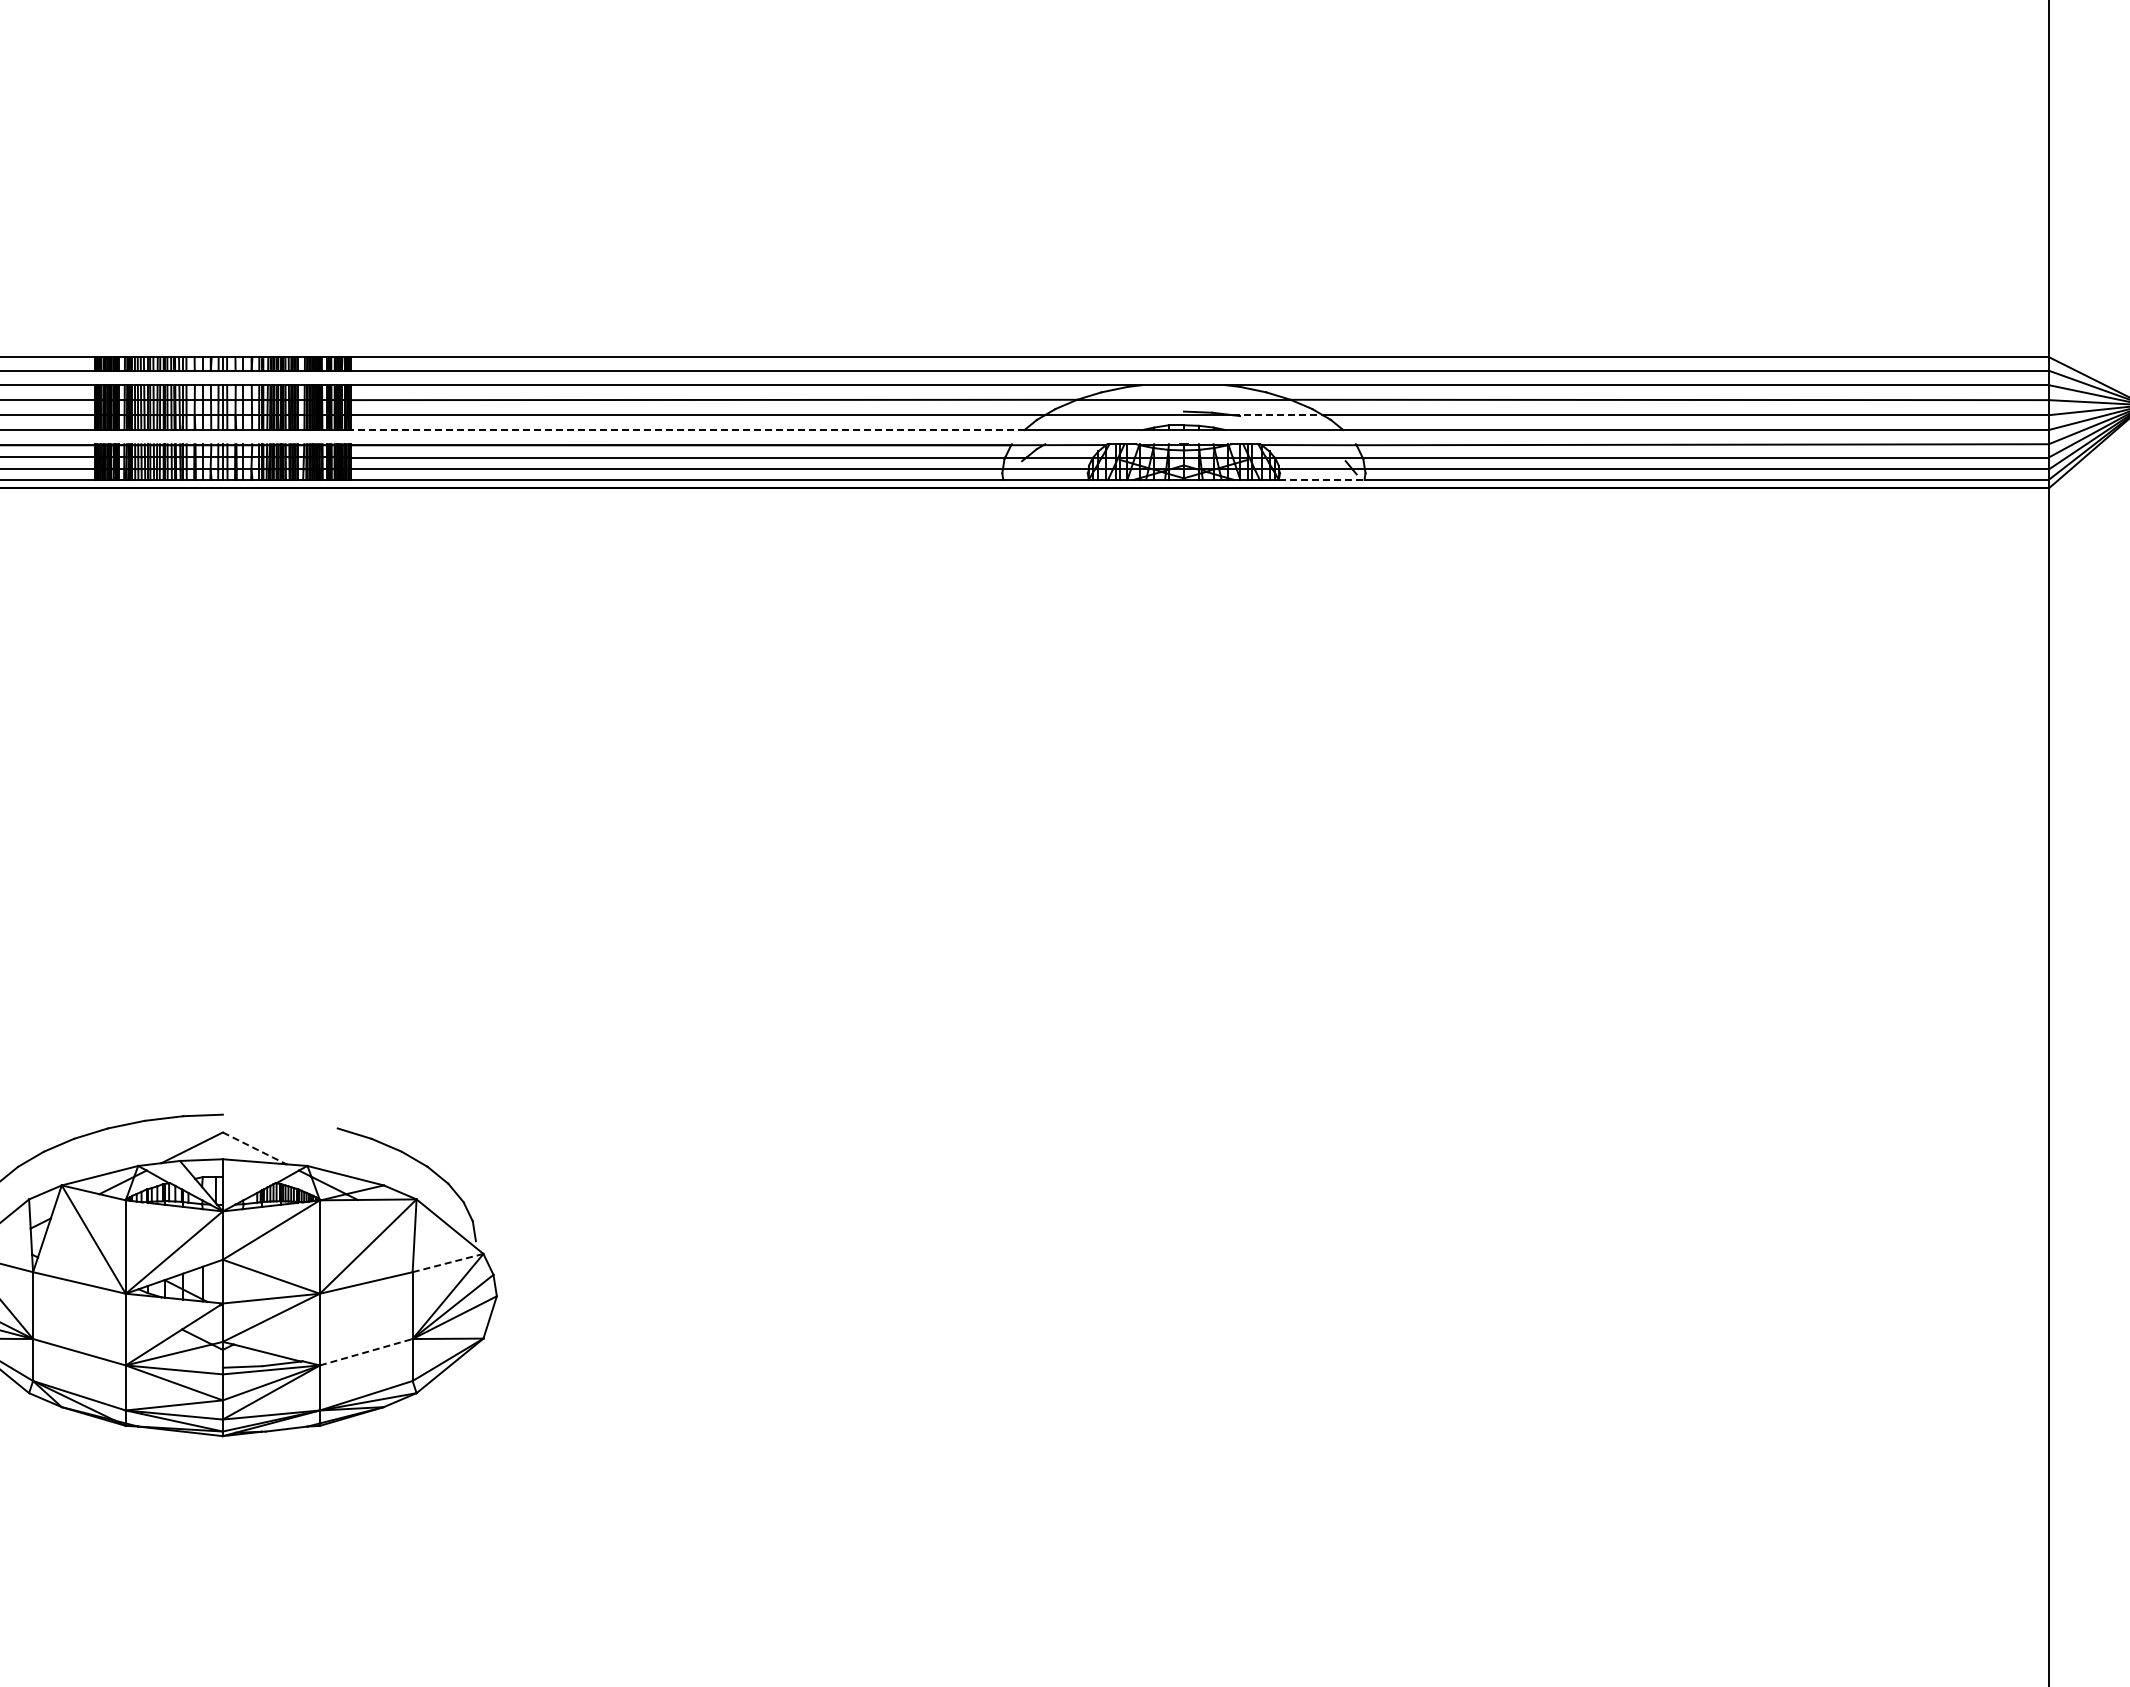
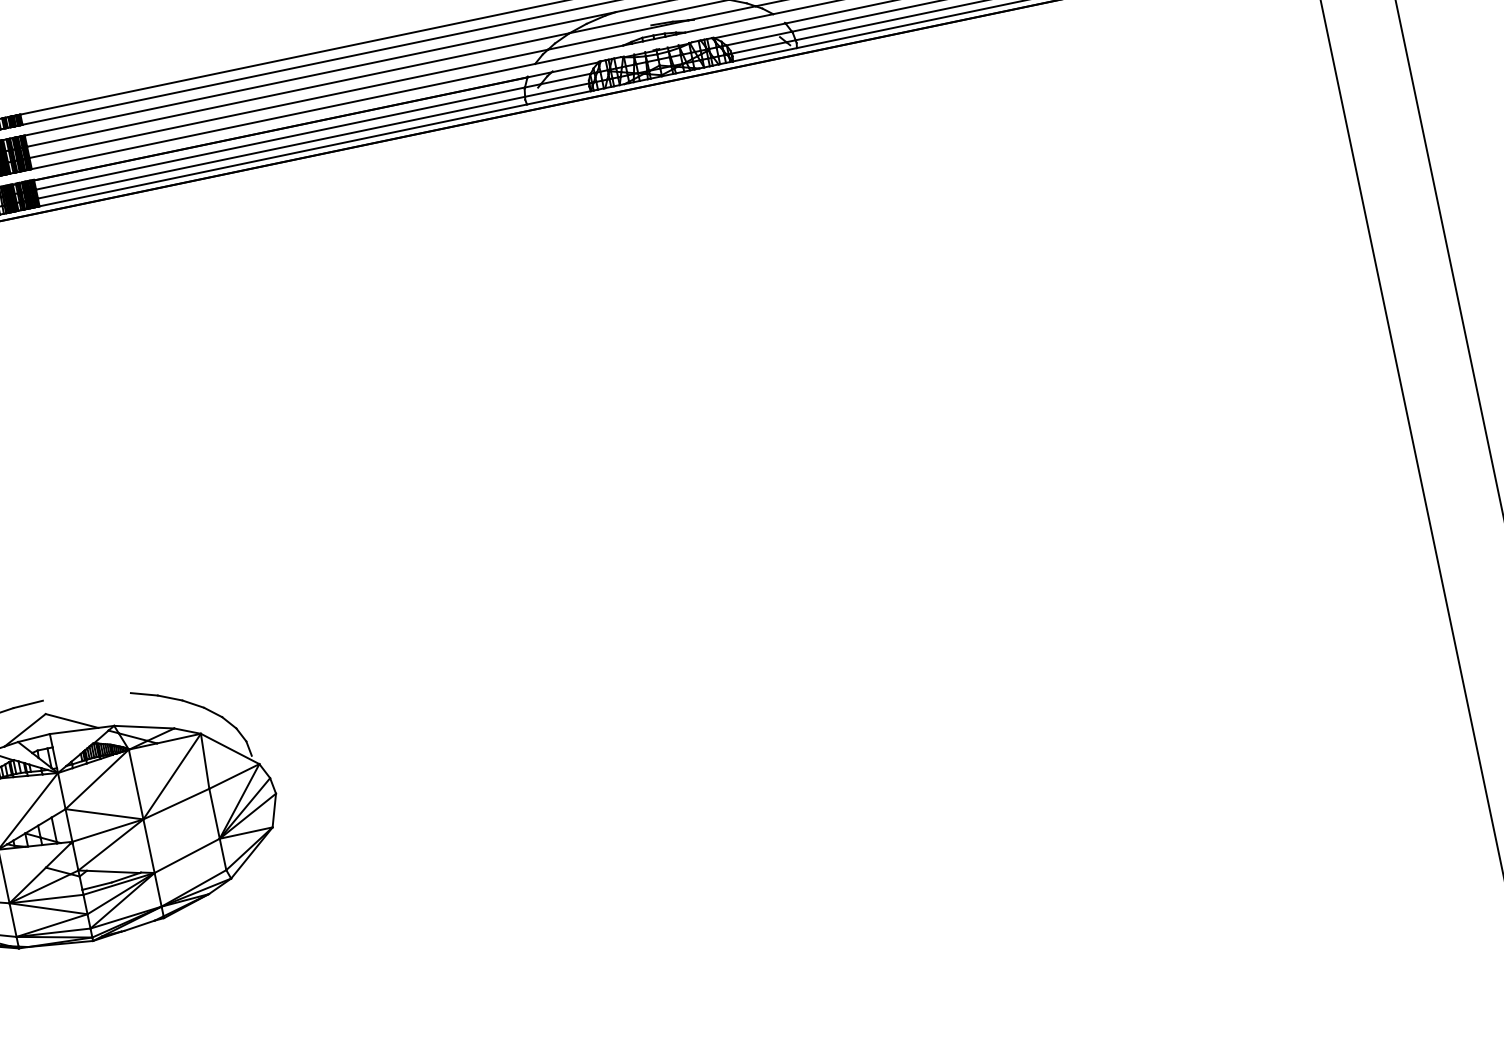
line: (1277, 415) -> (721, 13), dashed -> solid
line: (687, 430) -> (283, 116), dashed -> solid
line: (1321, 479) -> (764, 54), dashed -> solid
line: (254, 1148) -> (71, 721), dashed -> solid
line: (448, 1263) -> (234, 776), dashed -> solid
line: (366, 1352) -> (187, 856), dashed -> solid

